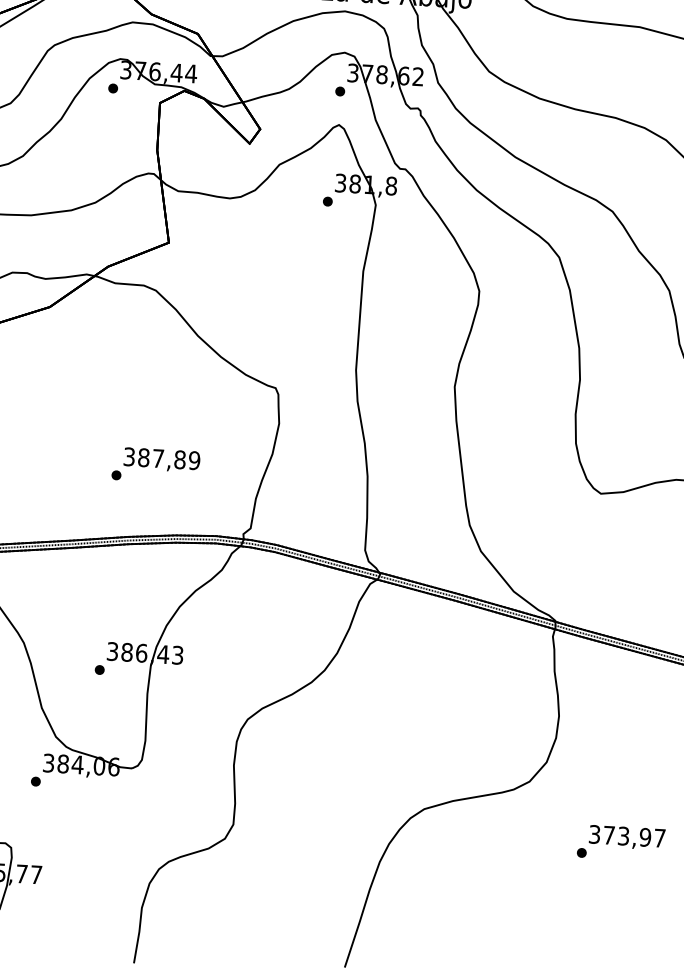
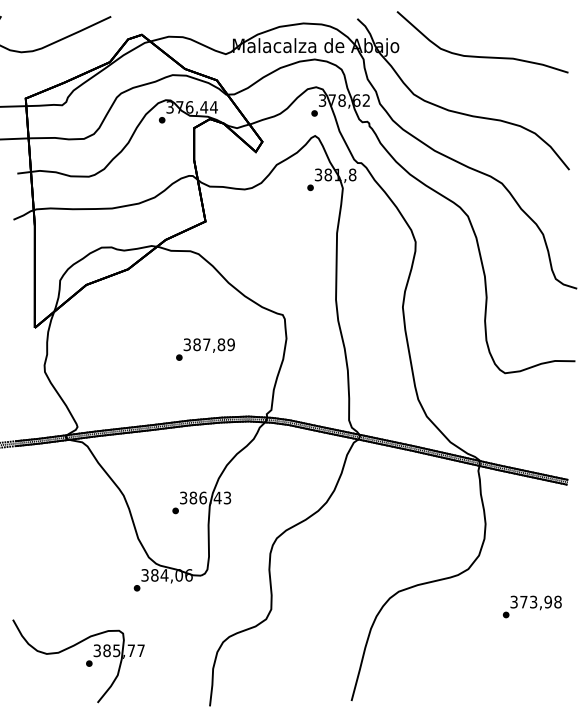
text: (156, 465) -> (205, 349), moved
text: (659, 837) -> (557, 601), 373,97 -> 373,98

